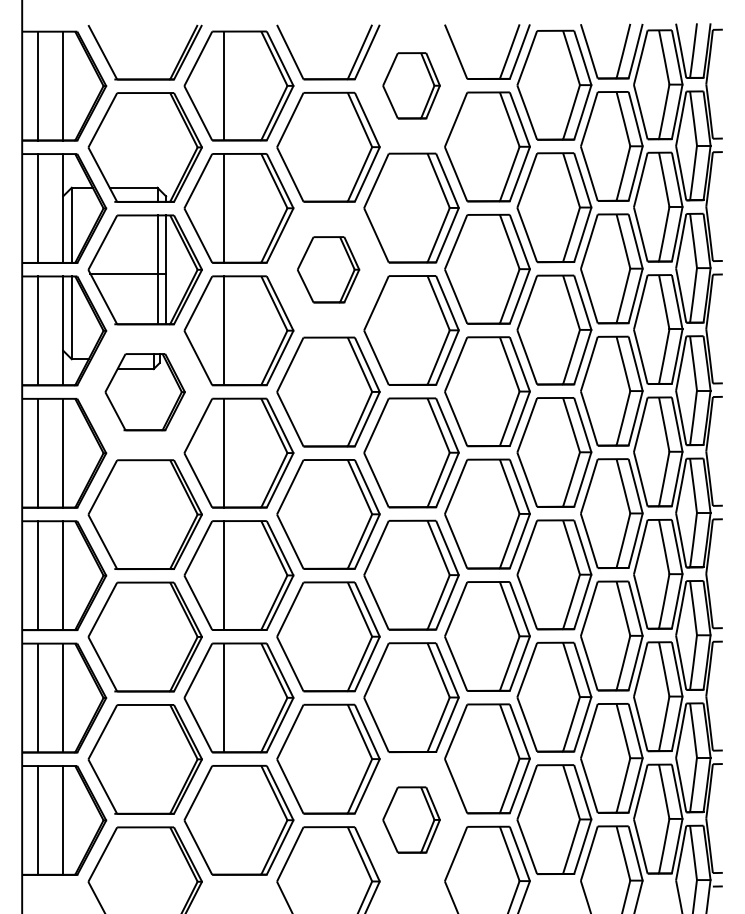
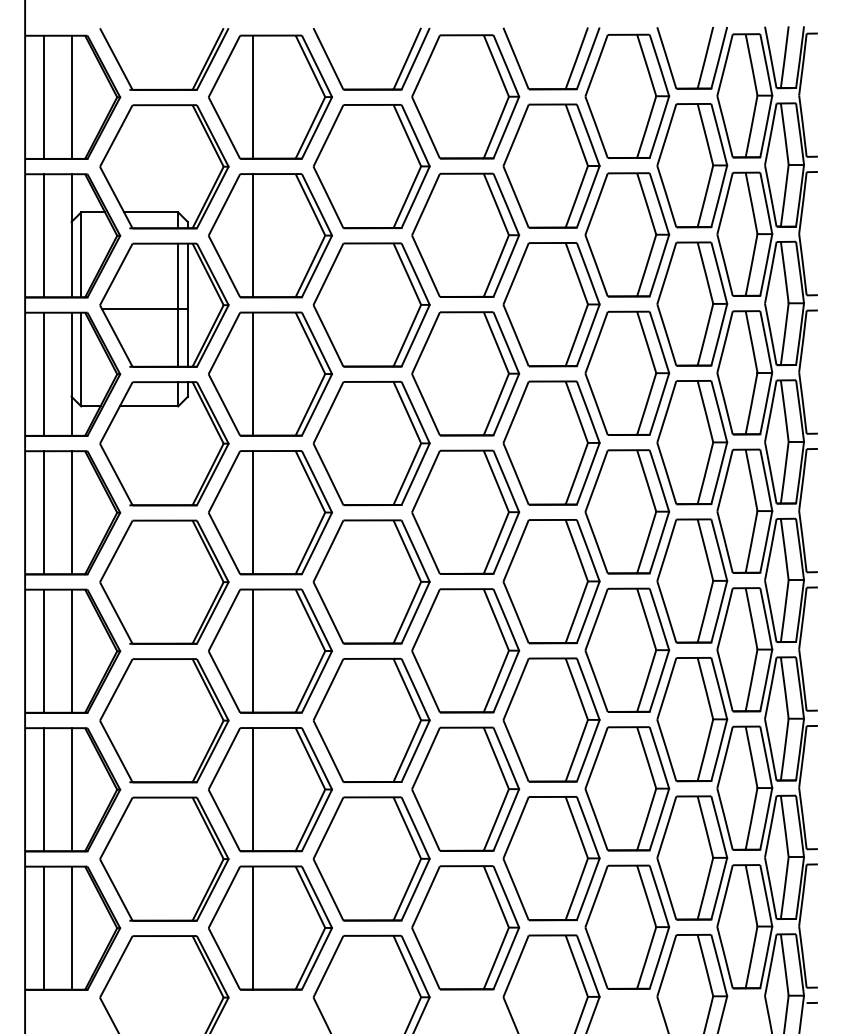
part: (411, 85) -> (465, 96), size x1.67
part: (328, 269) -> (371, 304), size x1.67
part: (144, 391) -> (163, 442), size x1.43
line: (223, 819) -> (252, 927), added
part: (411, 819) -> (465, 927), size x1.67

